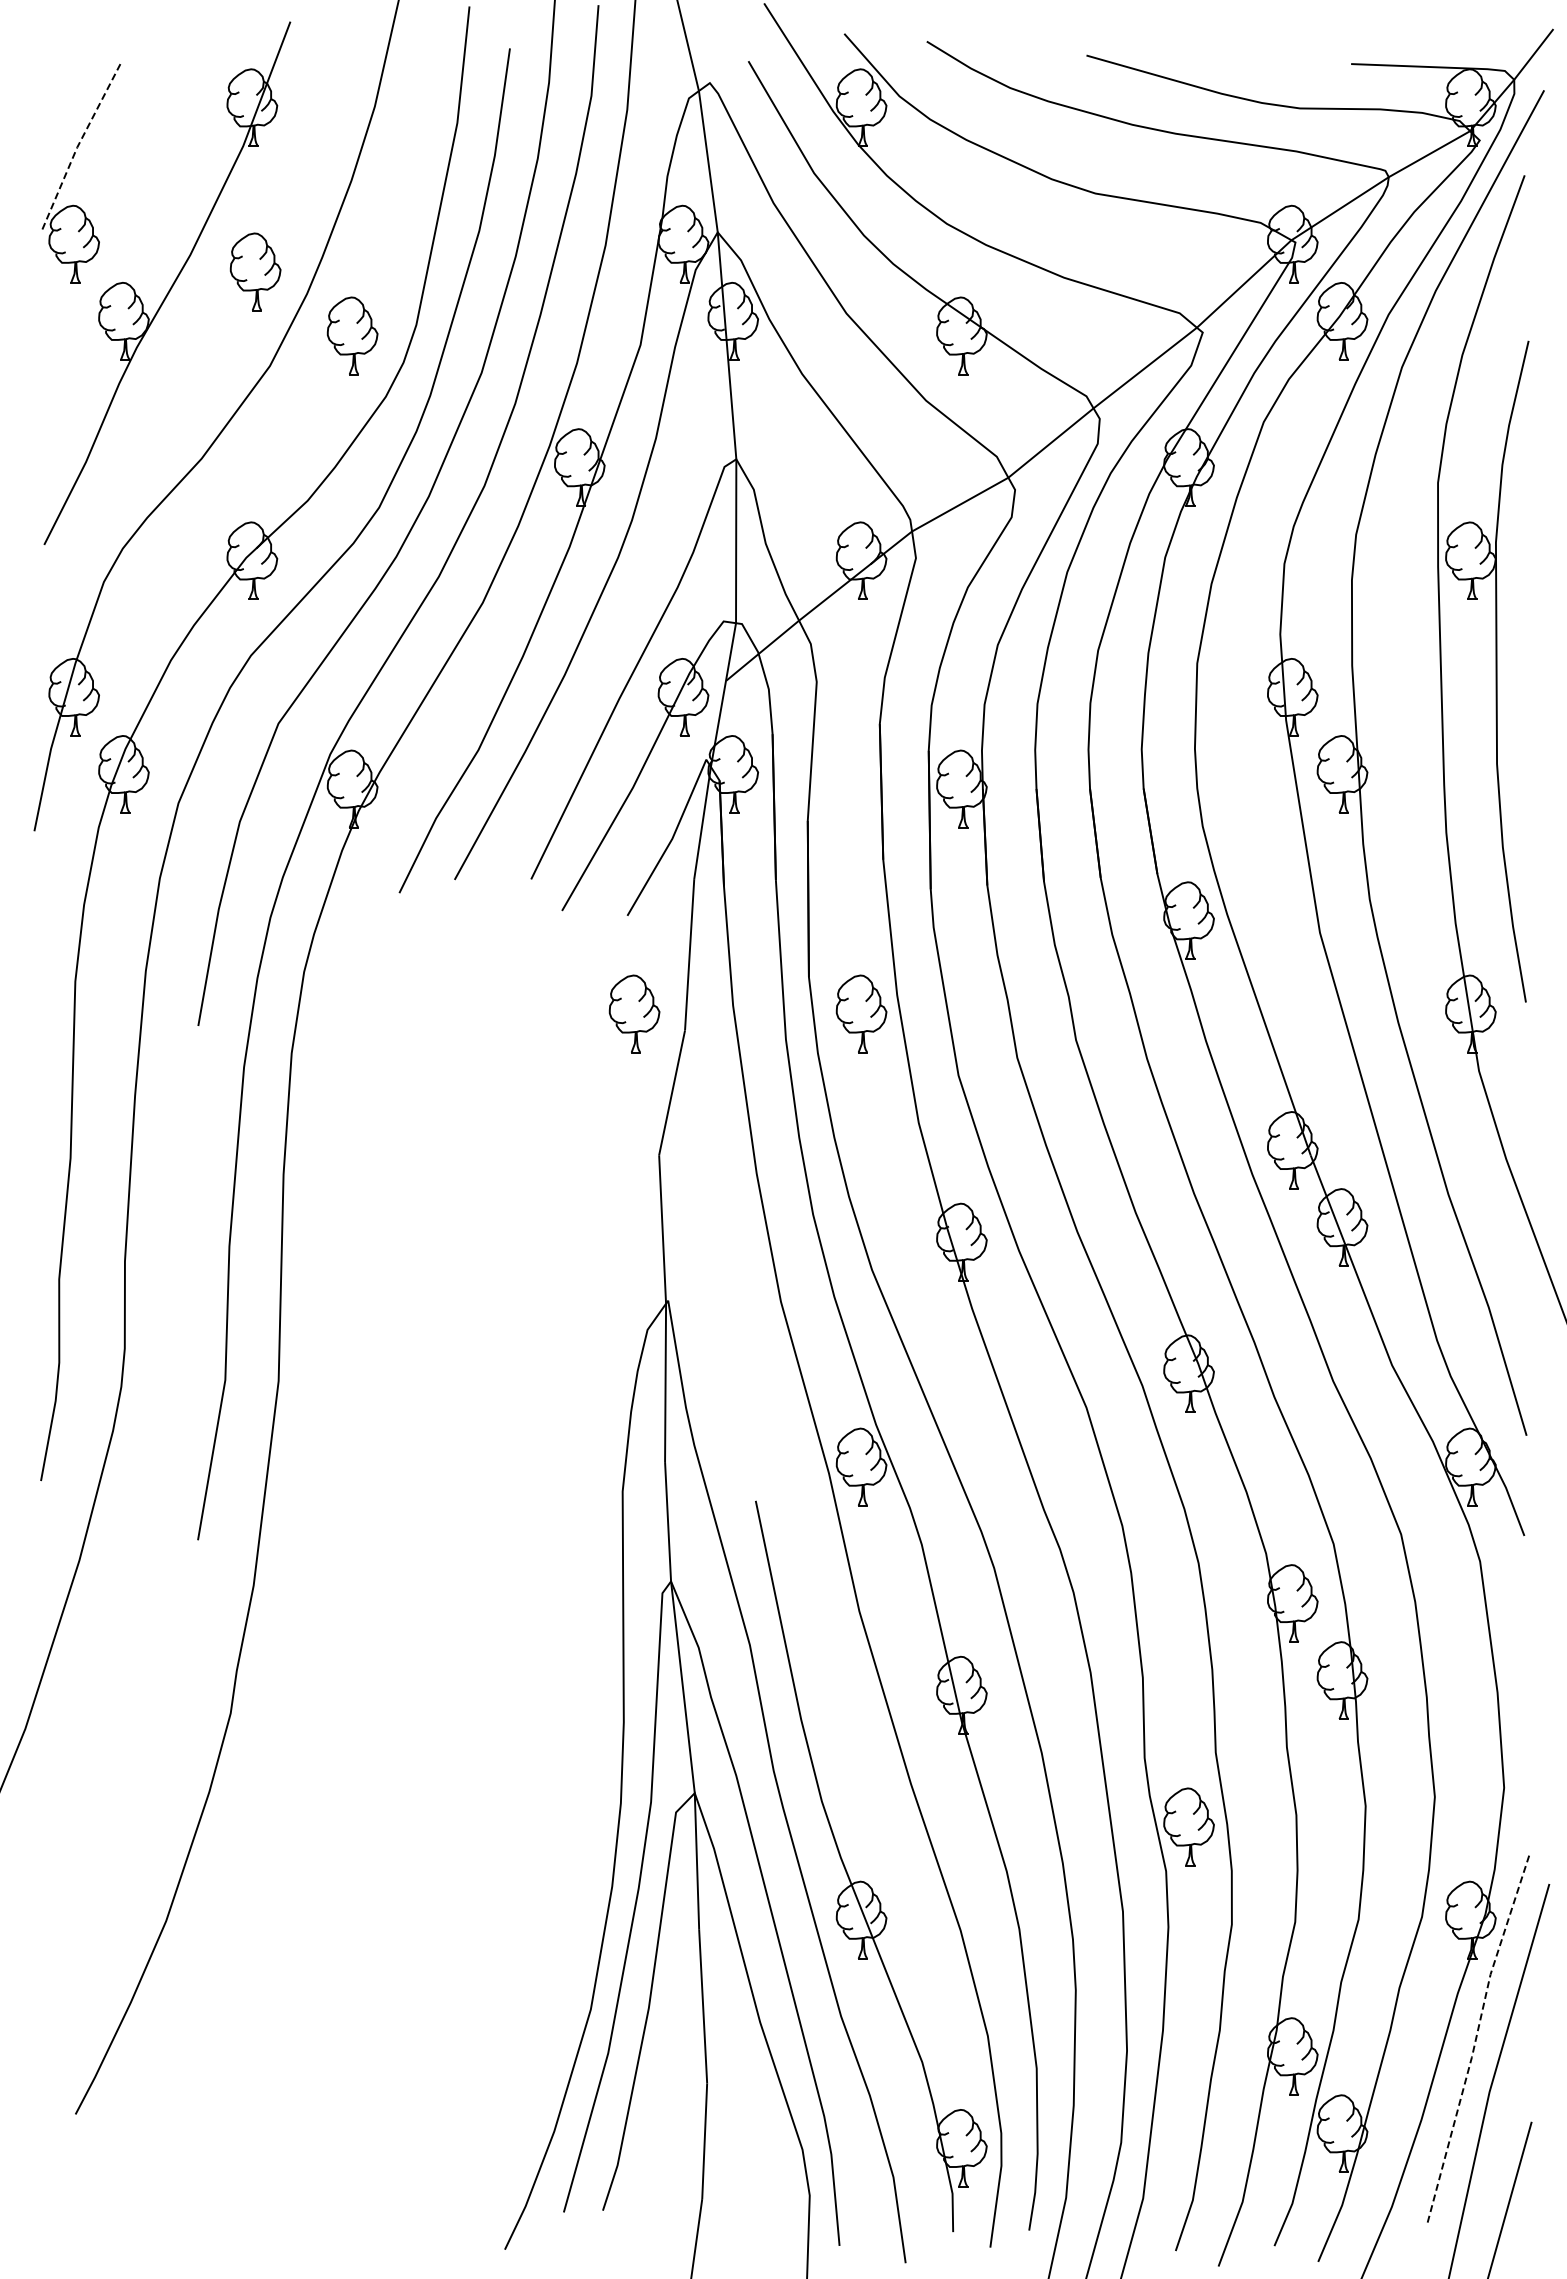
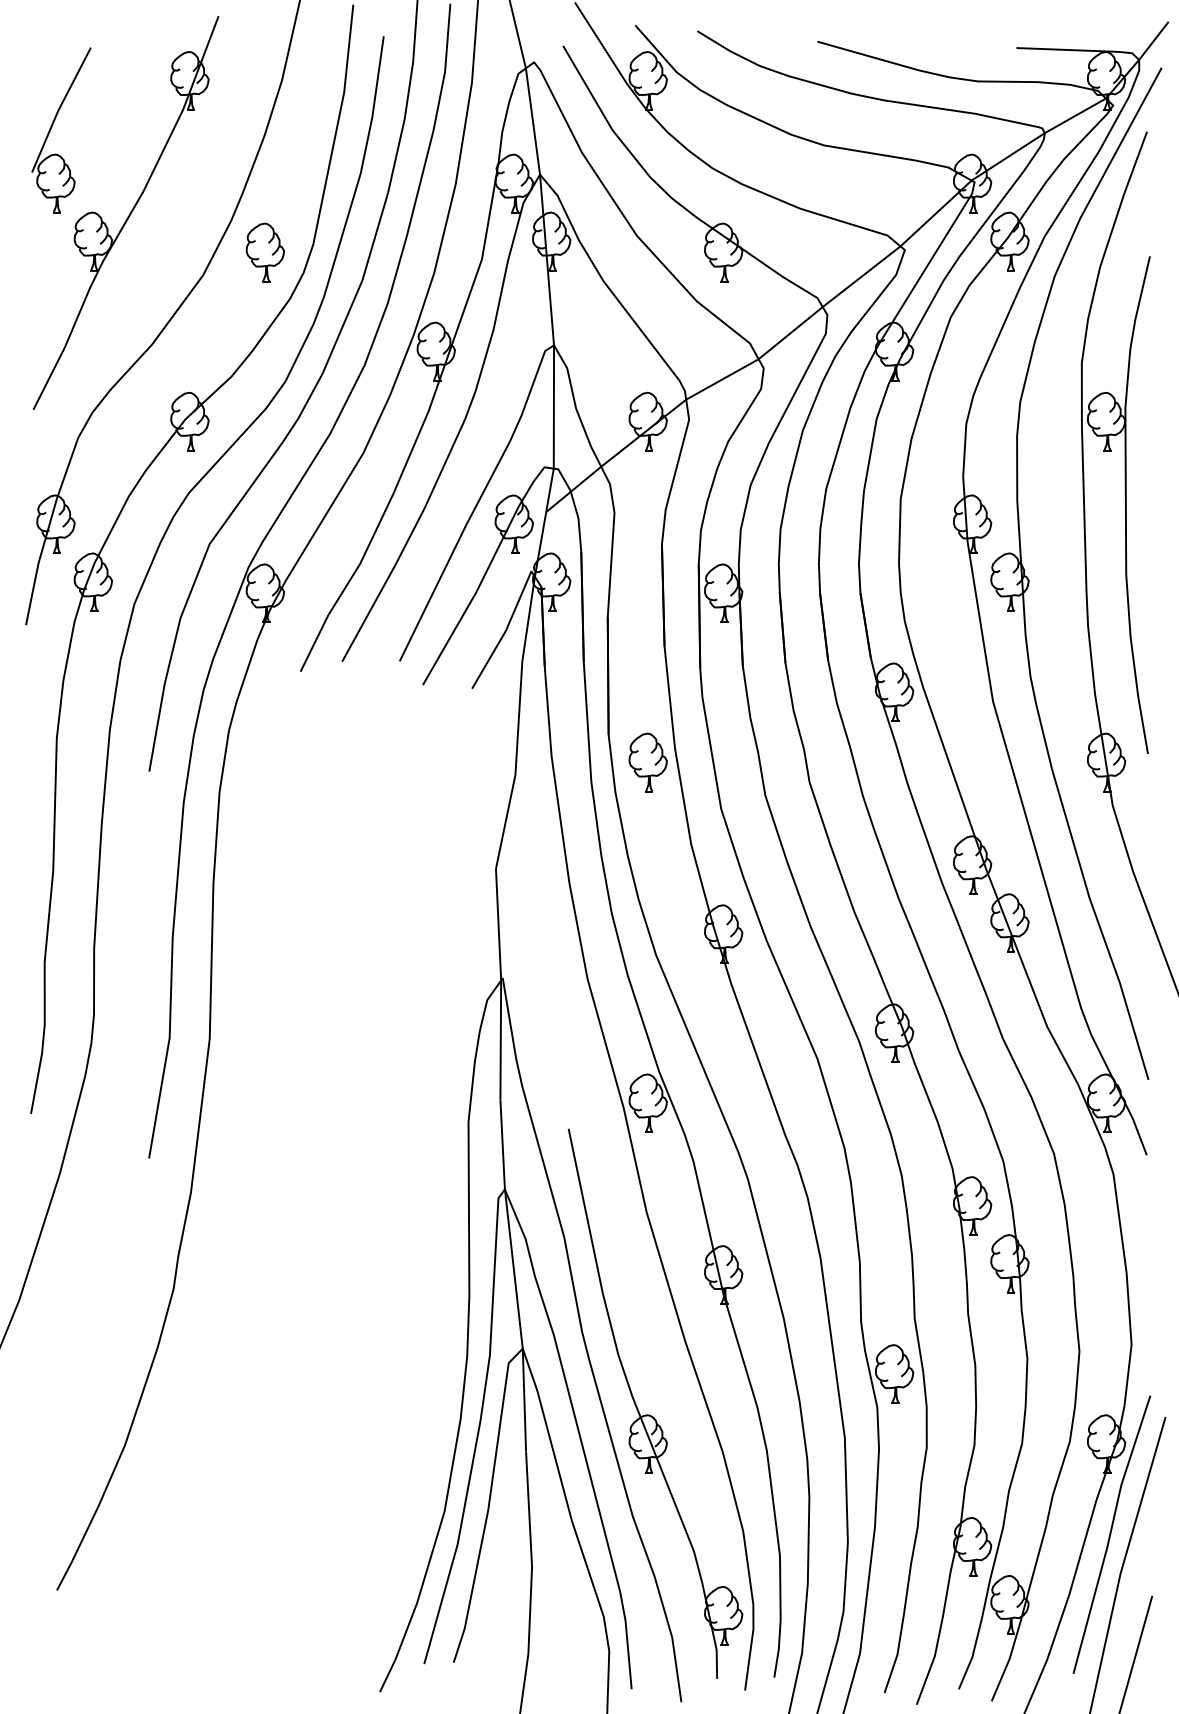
line: (78, 145) -> (59, 109), dashed -> solid
part: (255, 271) -> (192, 204), removed
part: (634, 1013) -> (477, 762), removed
line: (1475, 2039) -> (1110, 1533), dashed -> solid

